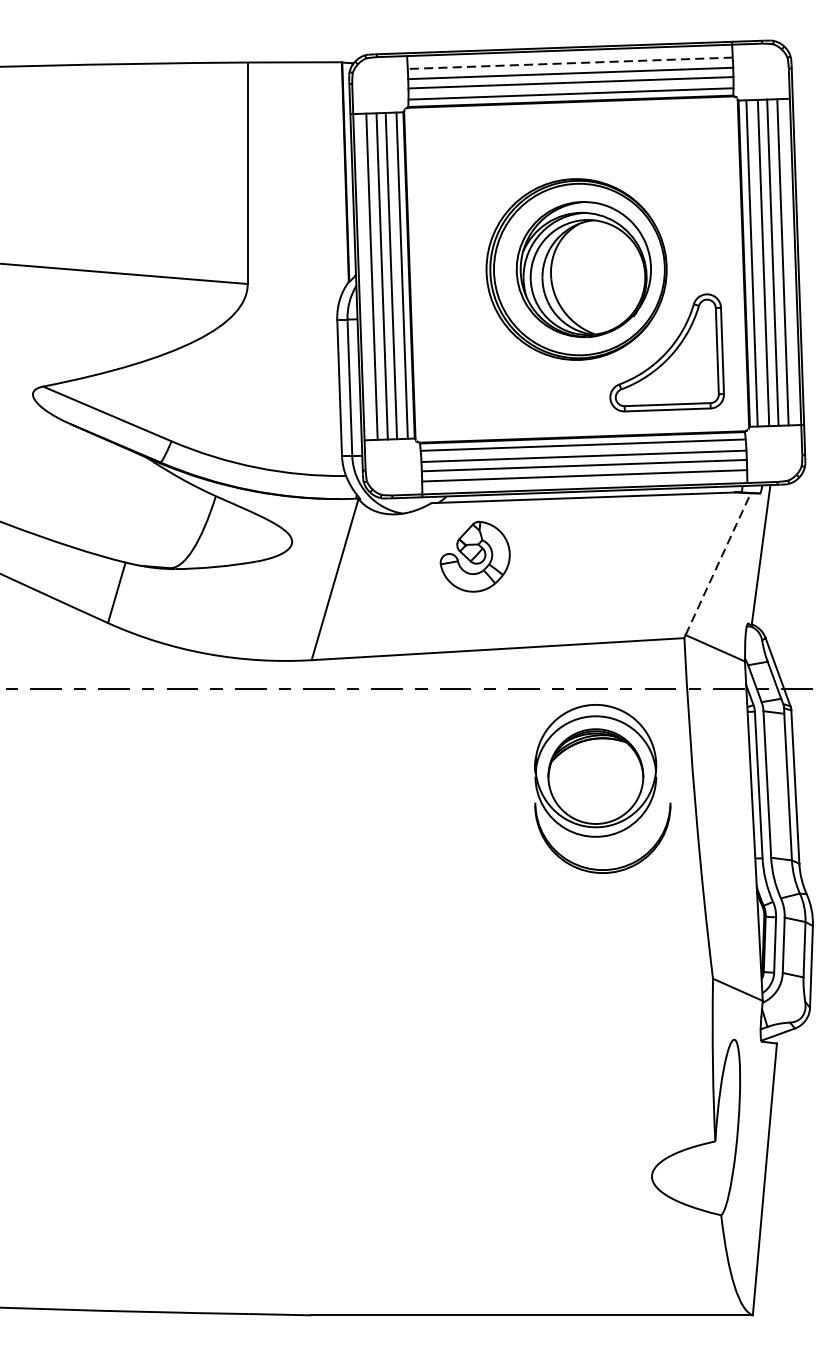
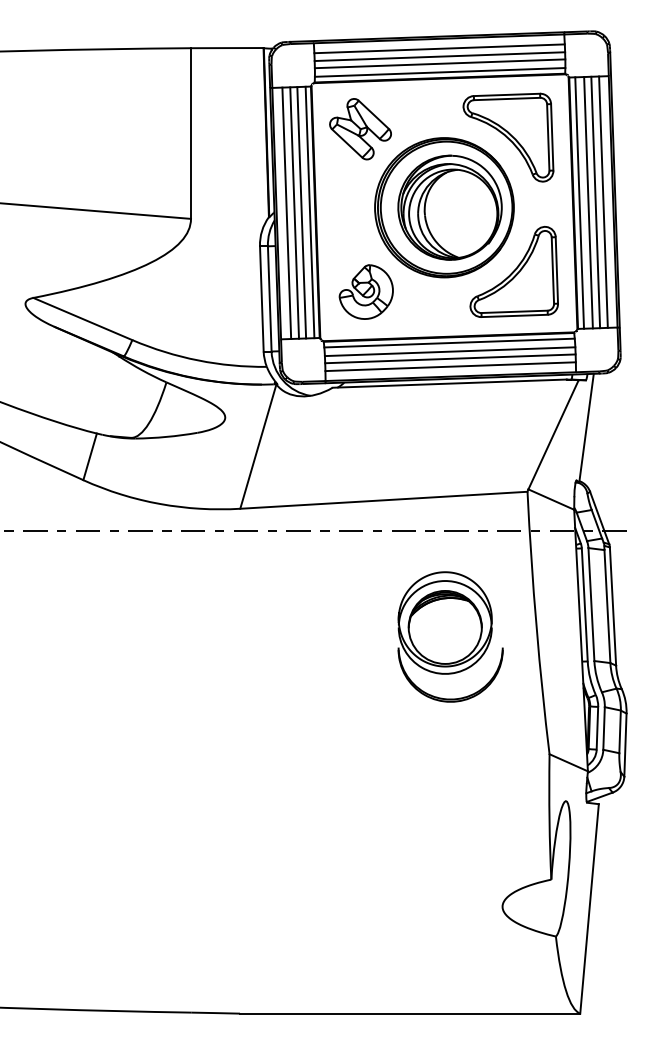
line: (570, 62) -> (439, 48), dashed -> solid
part: (467, 168) -> (360, 129), added
part: (659, 178) -> (508, 137), added
part: (474, 556) -> (365, 291), moved
line: (718, 563) -> (553, 434), dashed -> solid
part: (602, 788) -> (450, 636), moved

